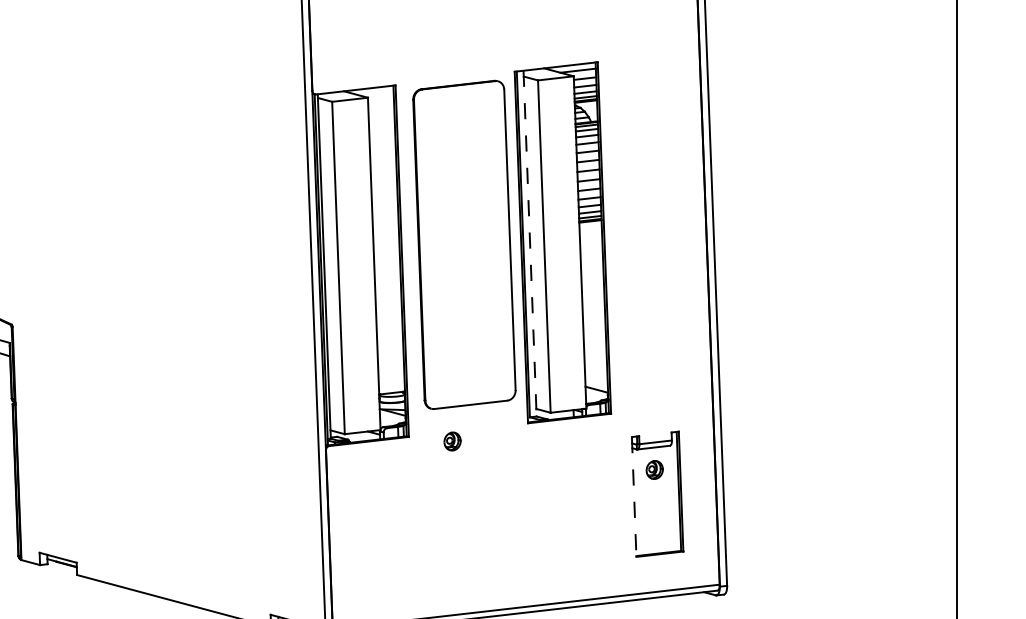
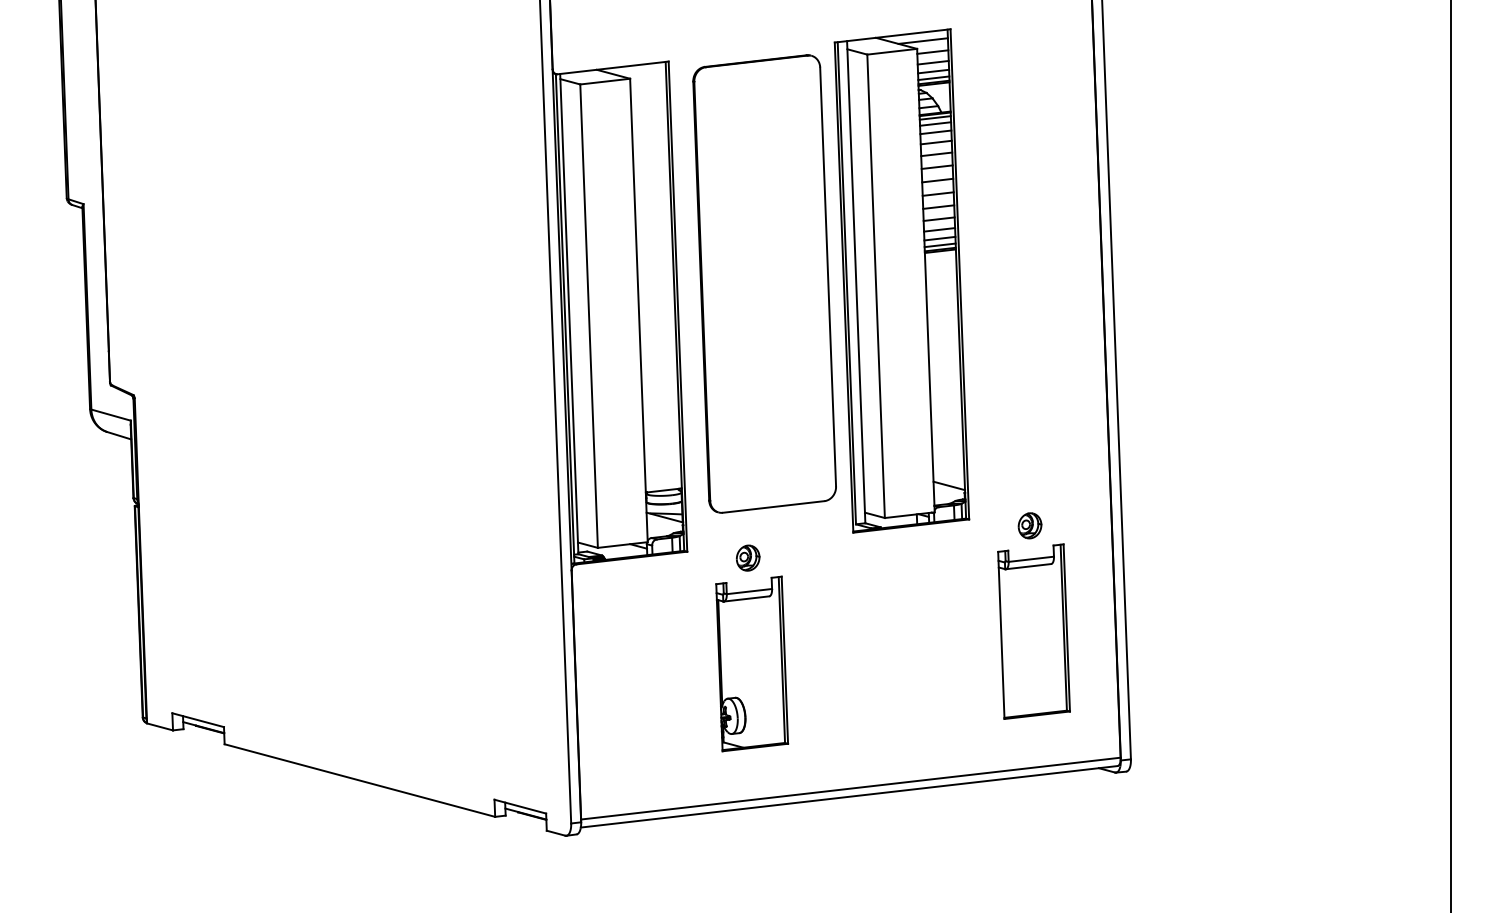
line: (530, 243) -> (856, 282), dashed -> solid
part: (654, 469) -> (1029, 525), moved
line: (634, 497) -> (1001, 635), dashed -> solid
part: (455, 517) -> (752, 663), added

